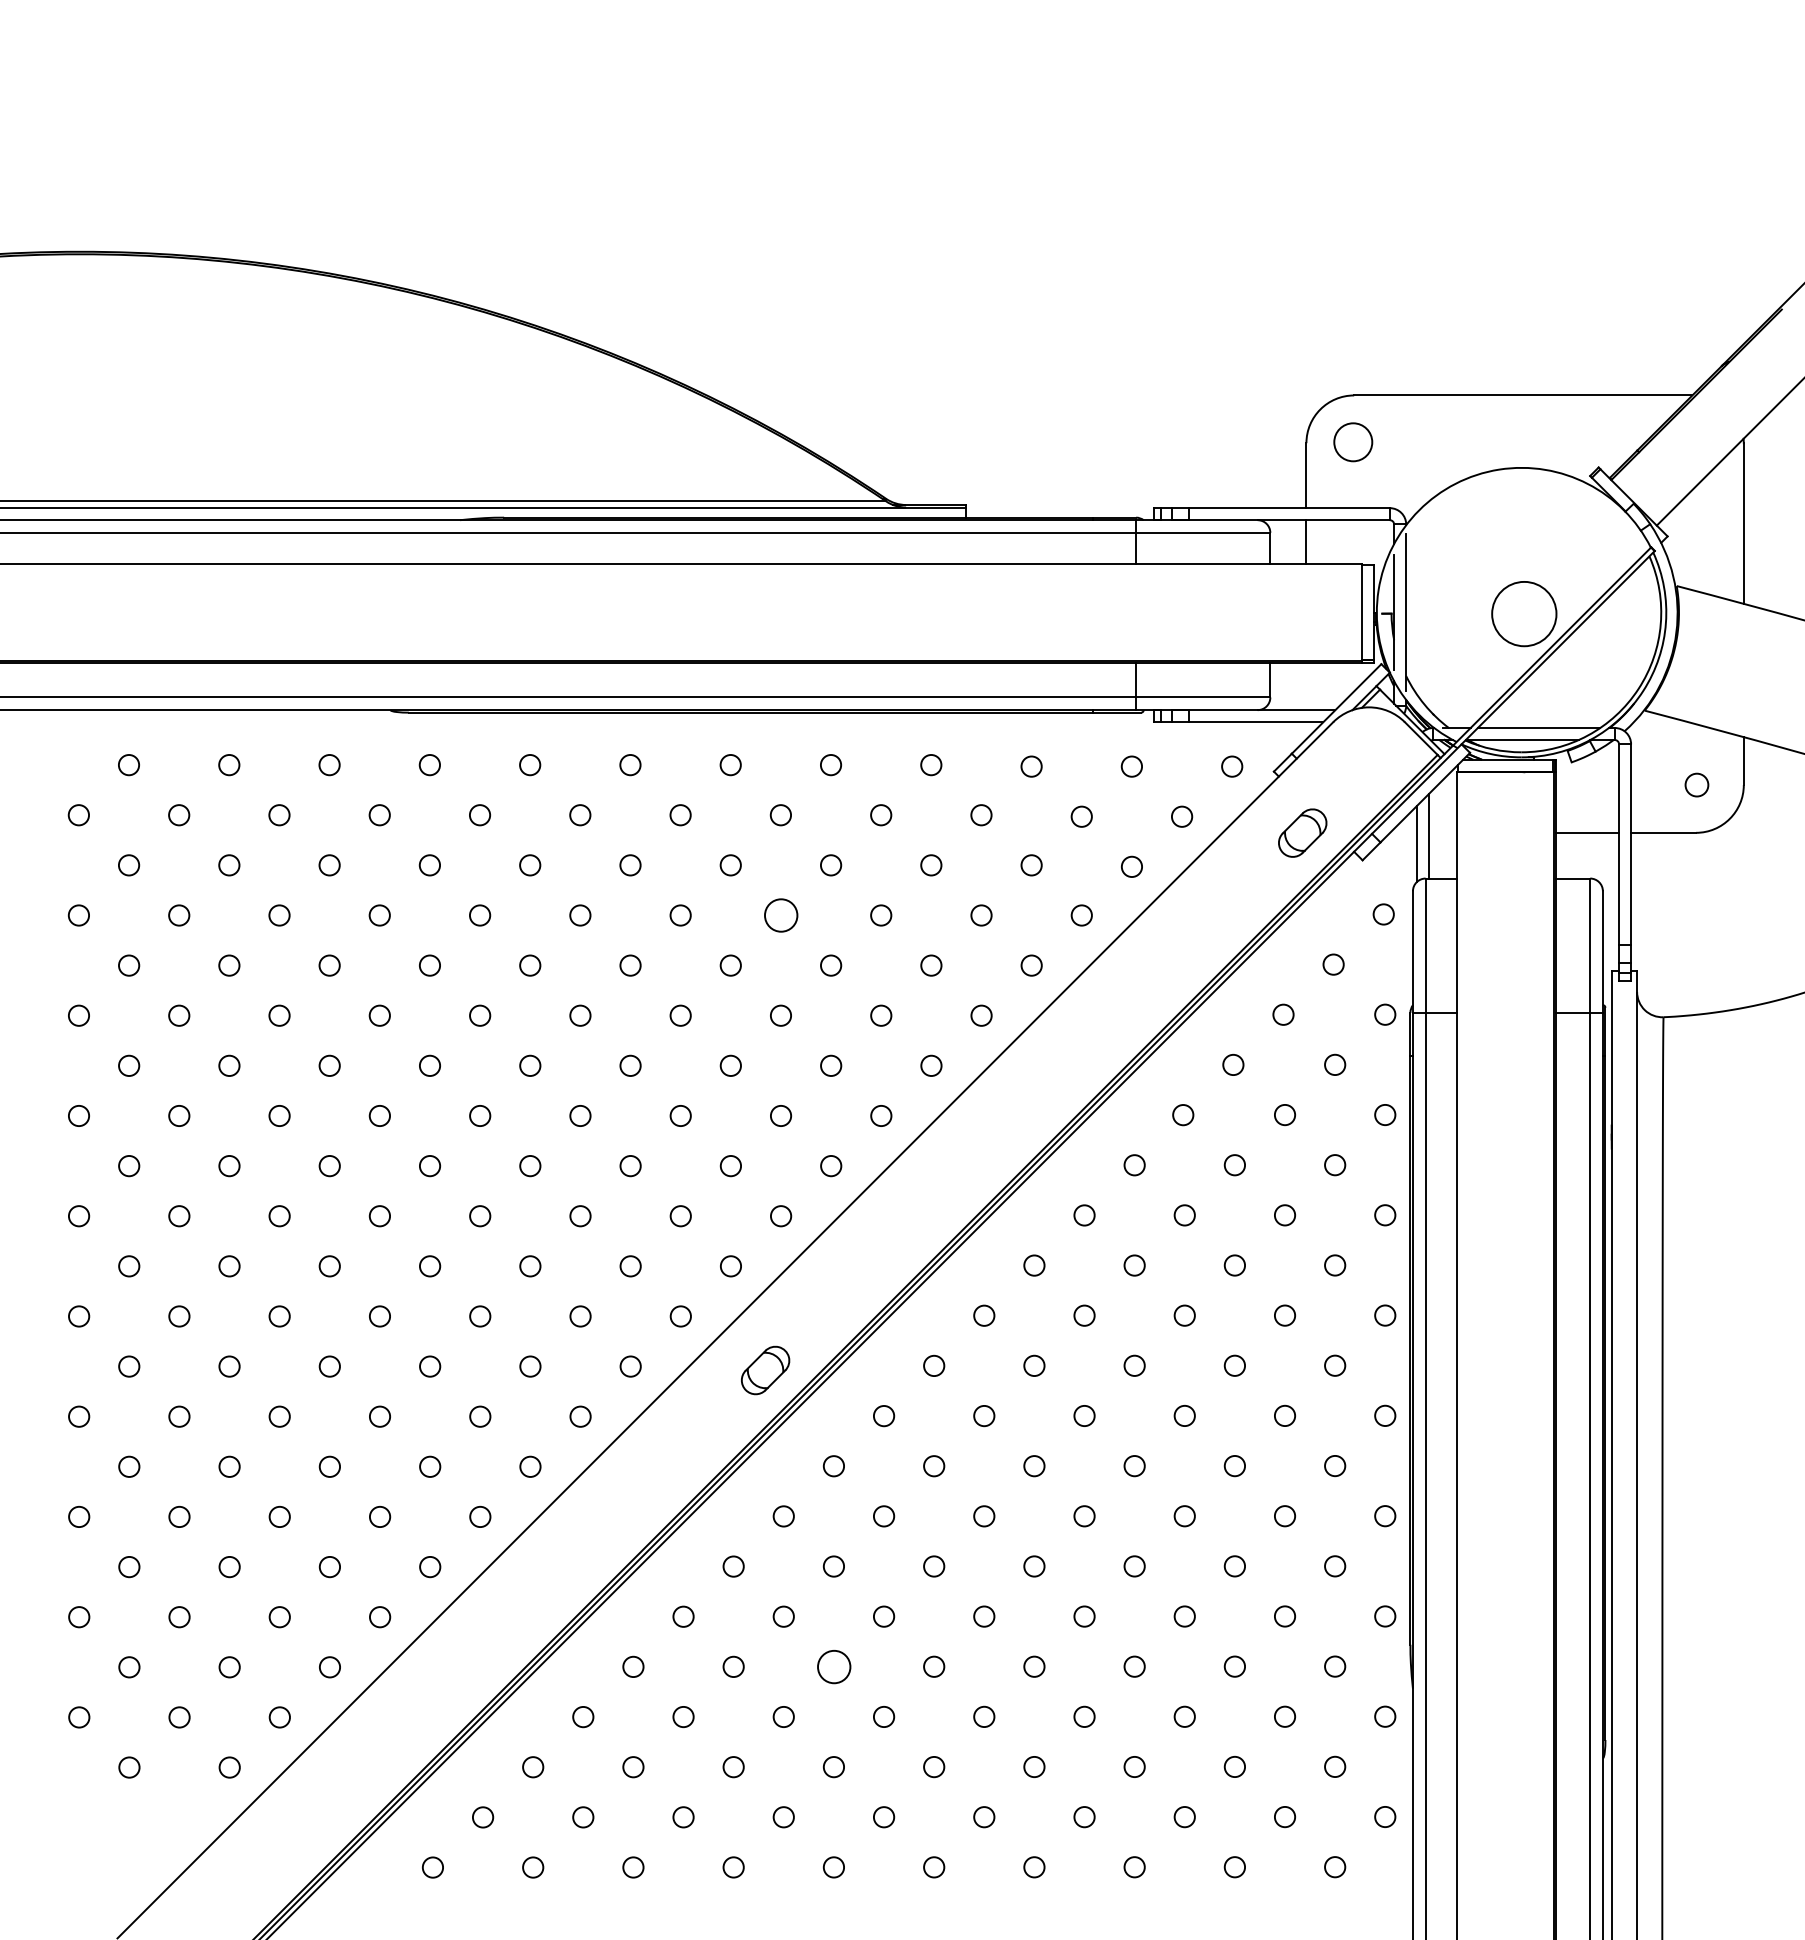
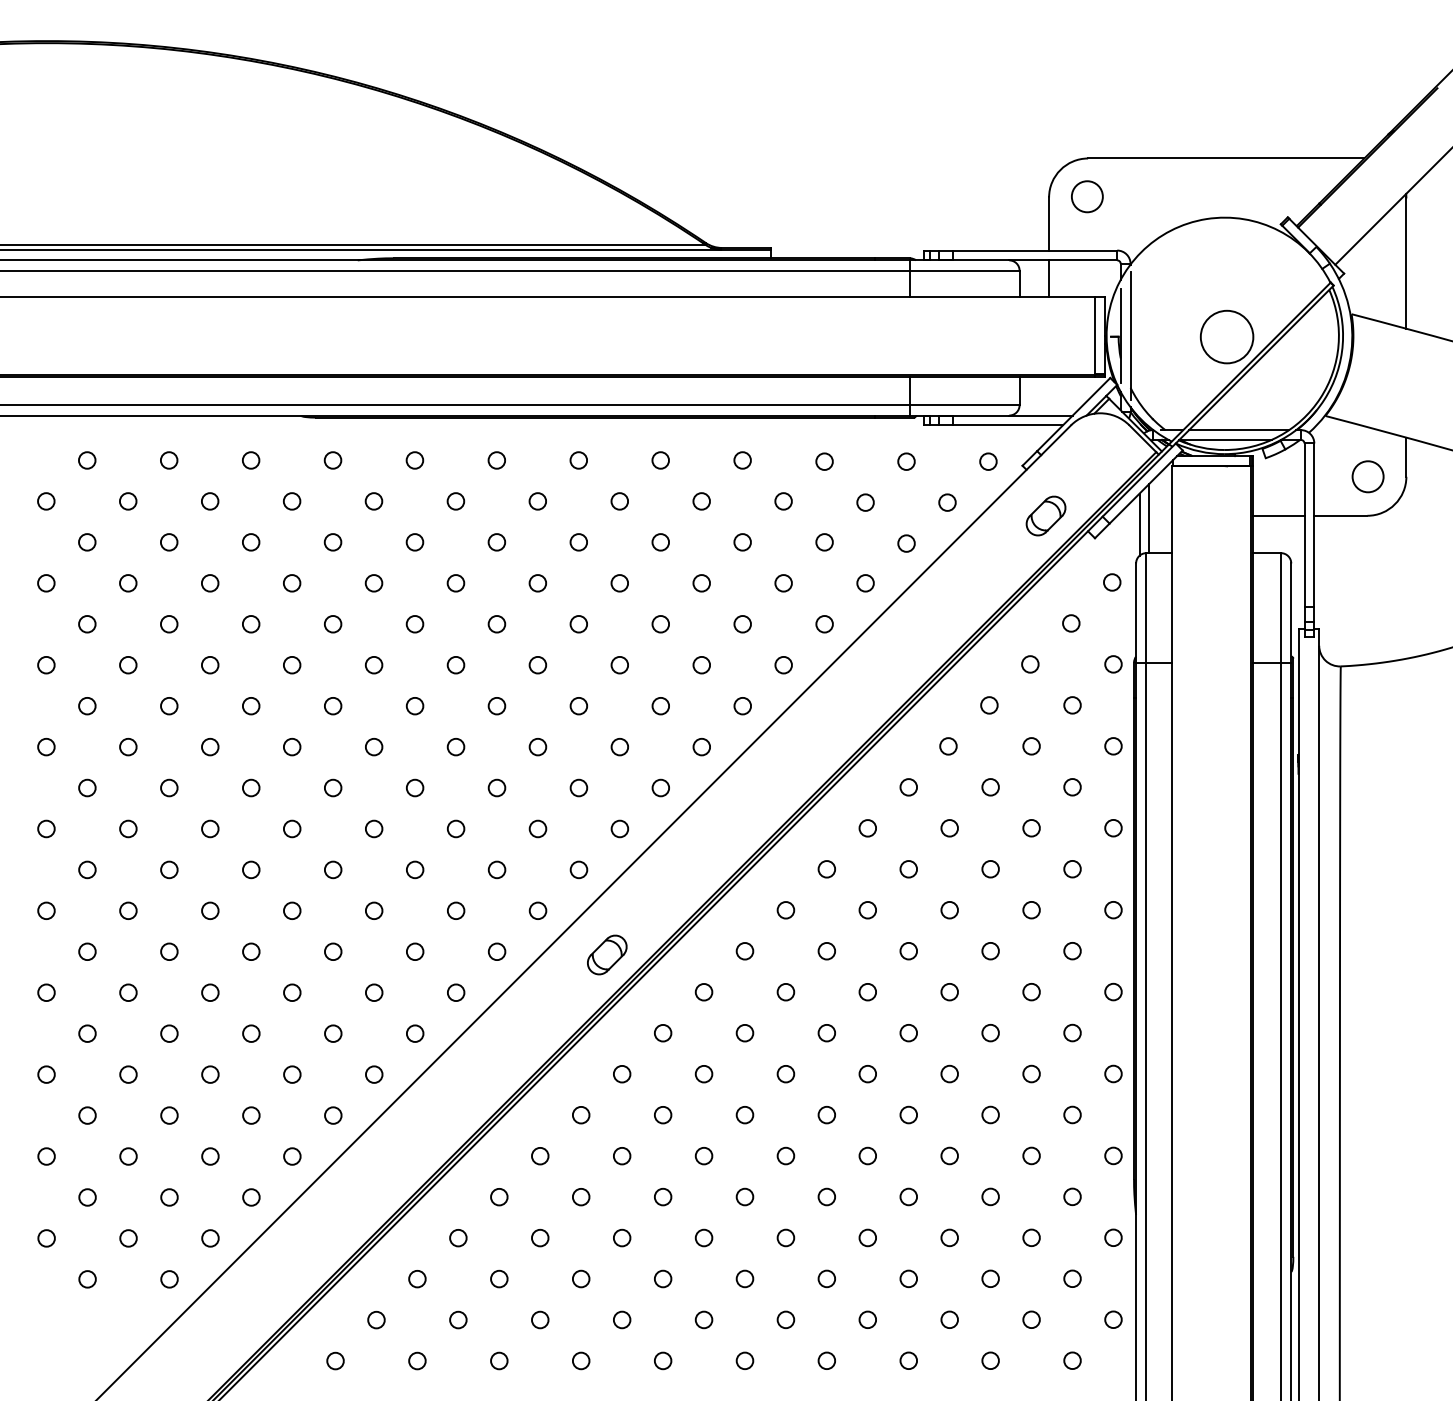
circle: (1696, 785) -> (1367, 477), size x1.67
circle: (780, 915) -> (619, 583), size x0.62
circle: (833, 1666) -> (662, 1196), size x0.62

